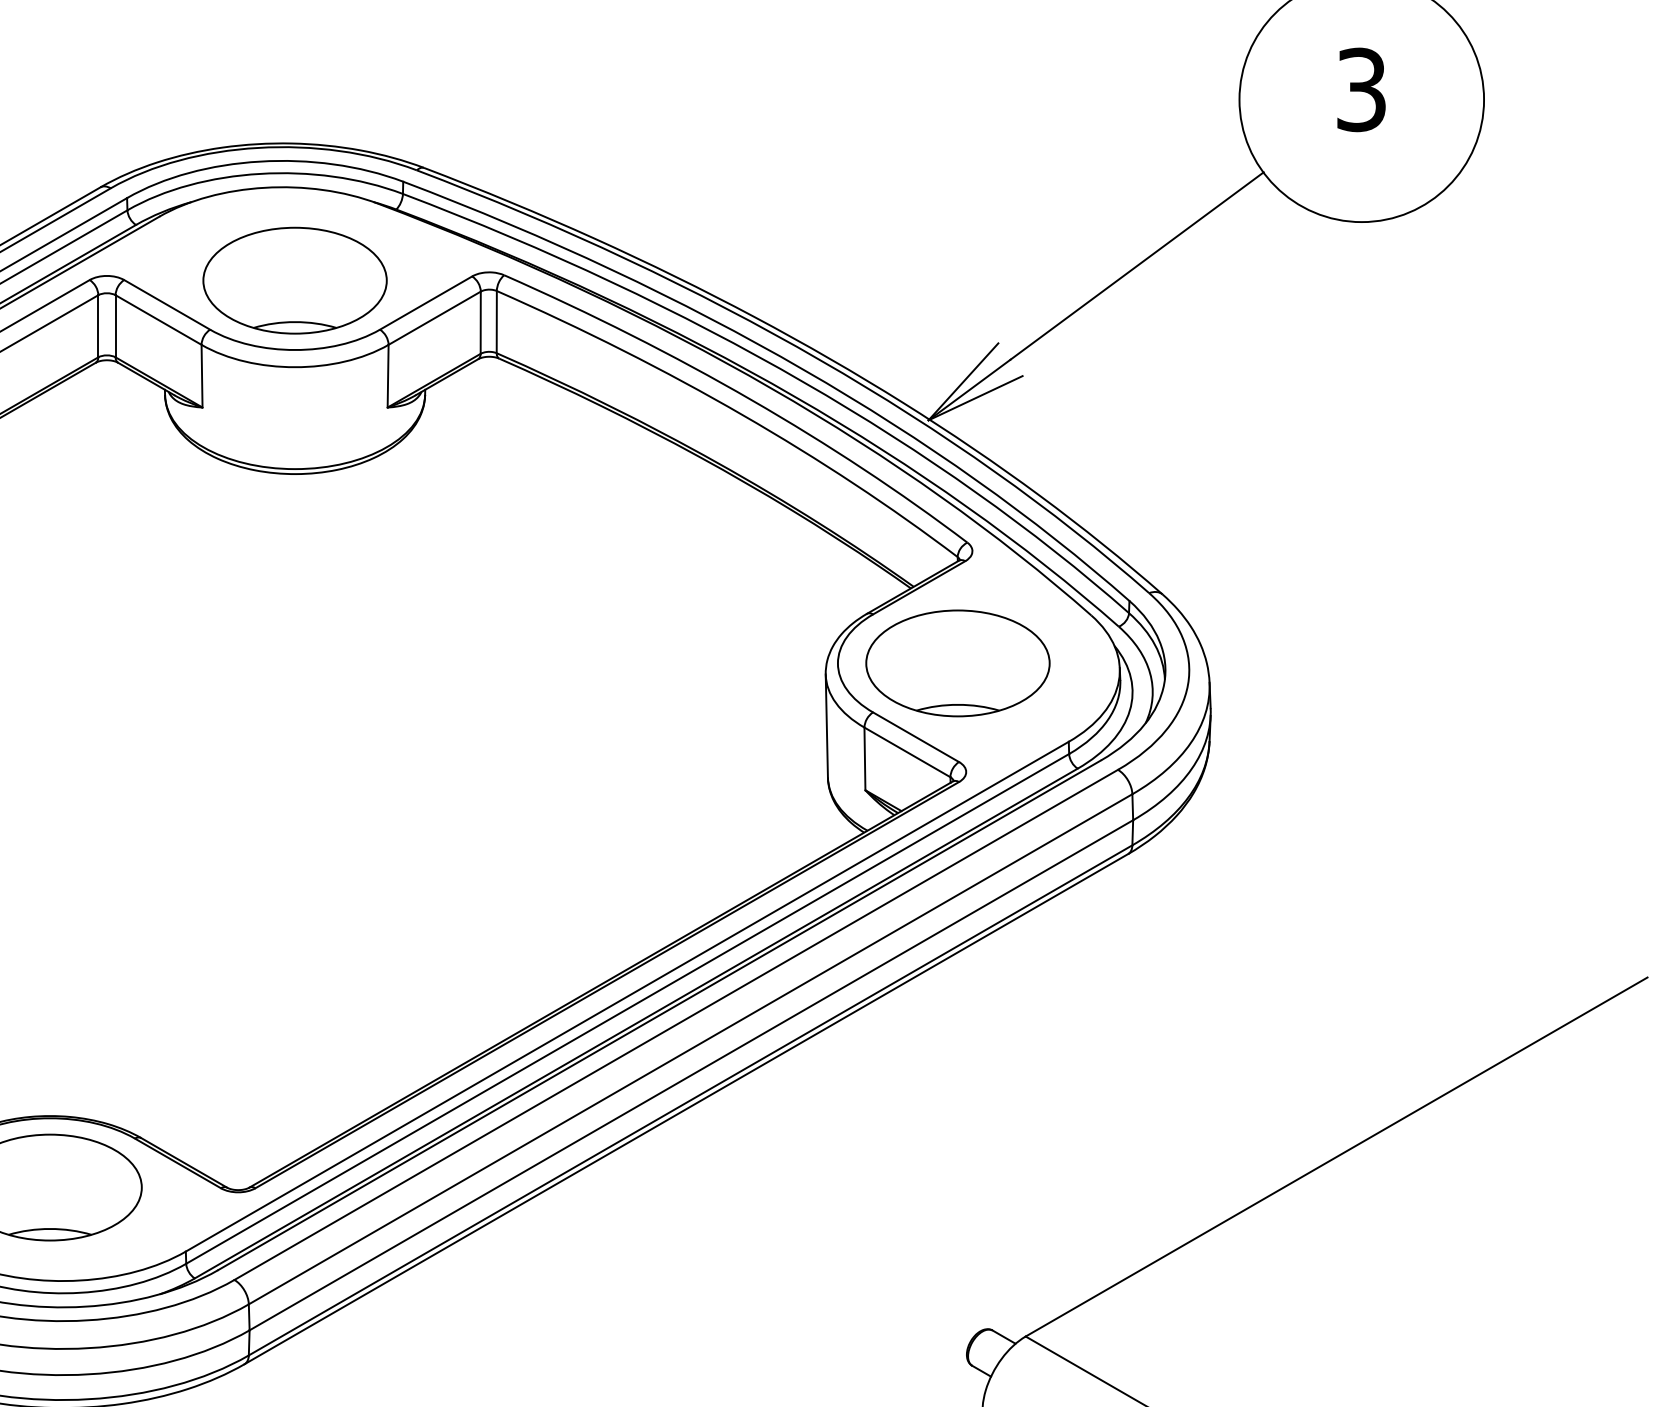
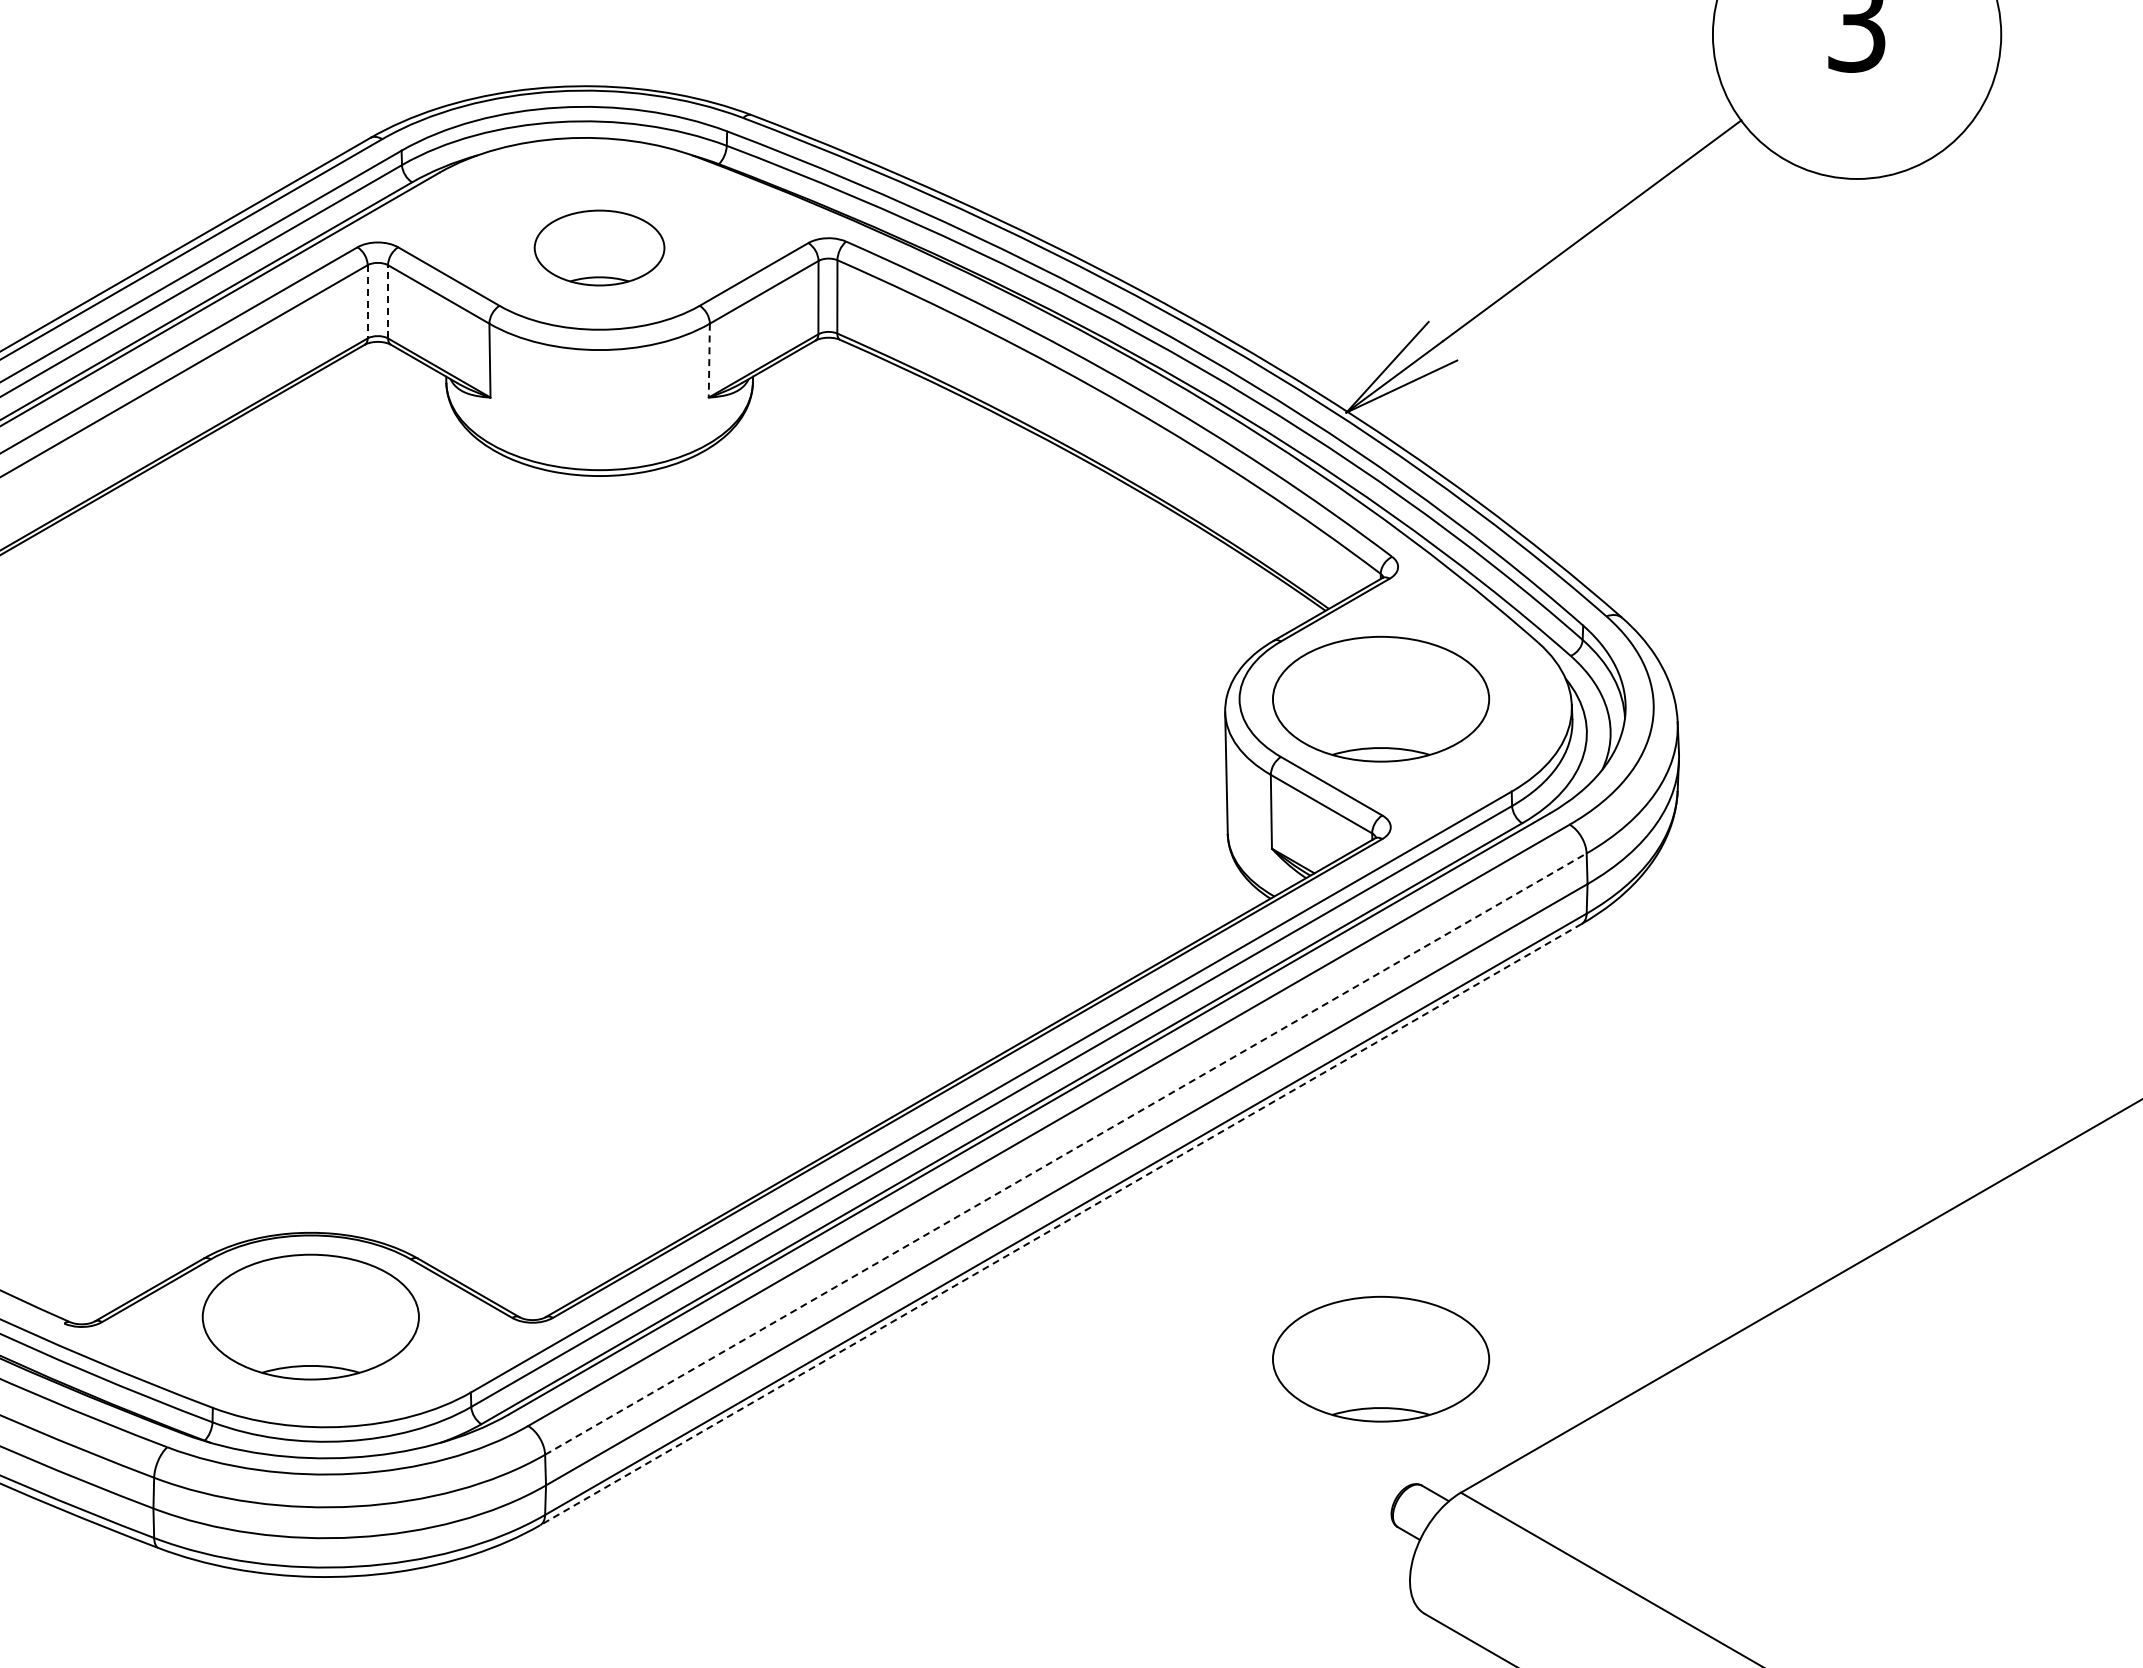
part: (294, 280) -> (599, 247), size x0.6
line: (98, 326) -> (367, 301), solid -> dashed
line: (115, 326) -> (388, 301), solid -> dashed
line: (388, 376) -> (709, 360), solid -> dashed
line: (691, 1048) -> (1066, 1153), solid -> dashed
line: (686, 1109) -> (1060, 1224), solid -> dashed
part: (958, 1222) -> (1381, 1358), added

